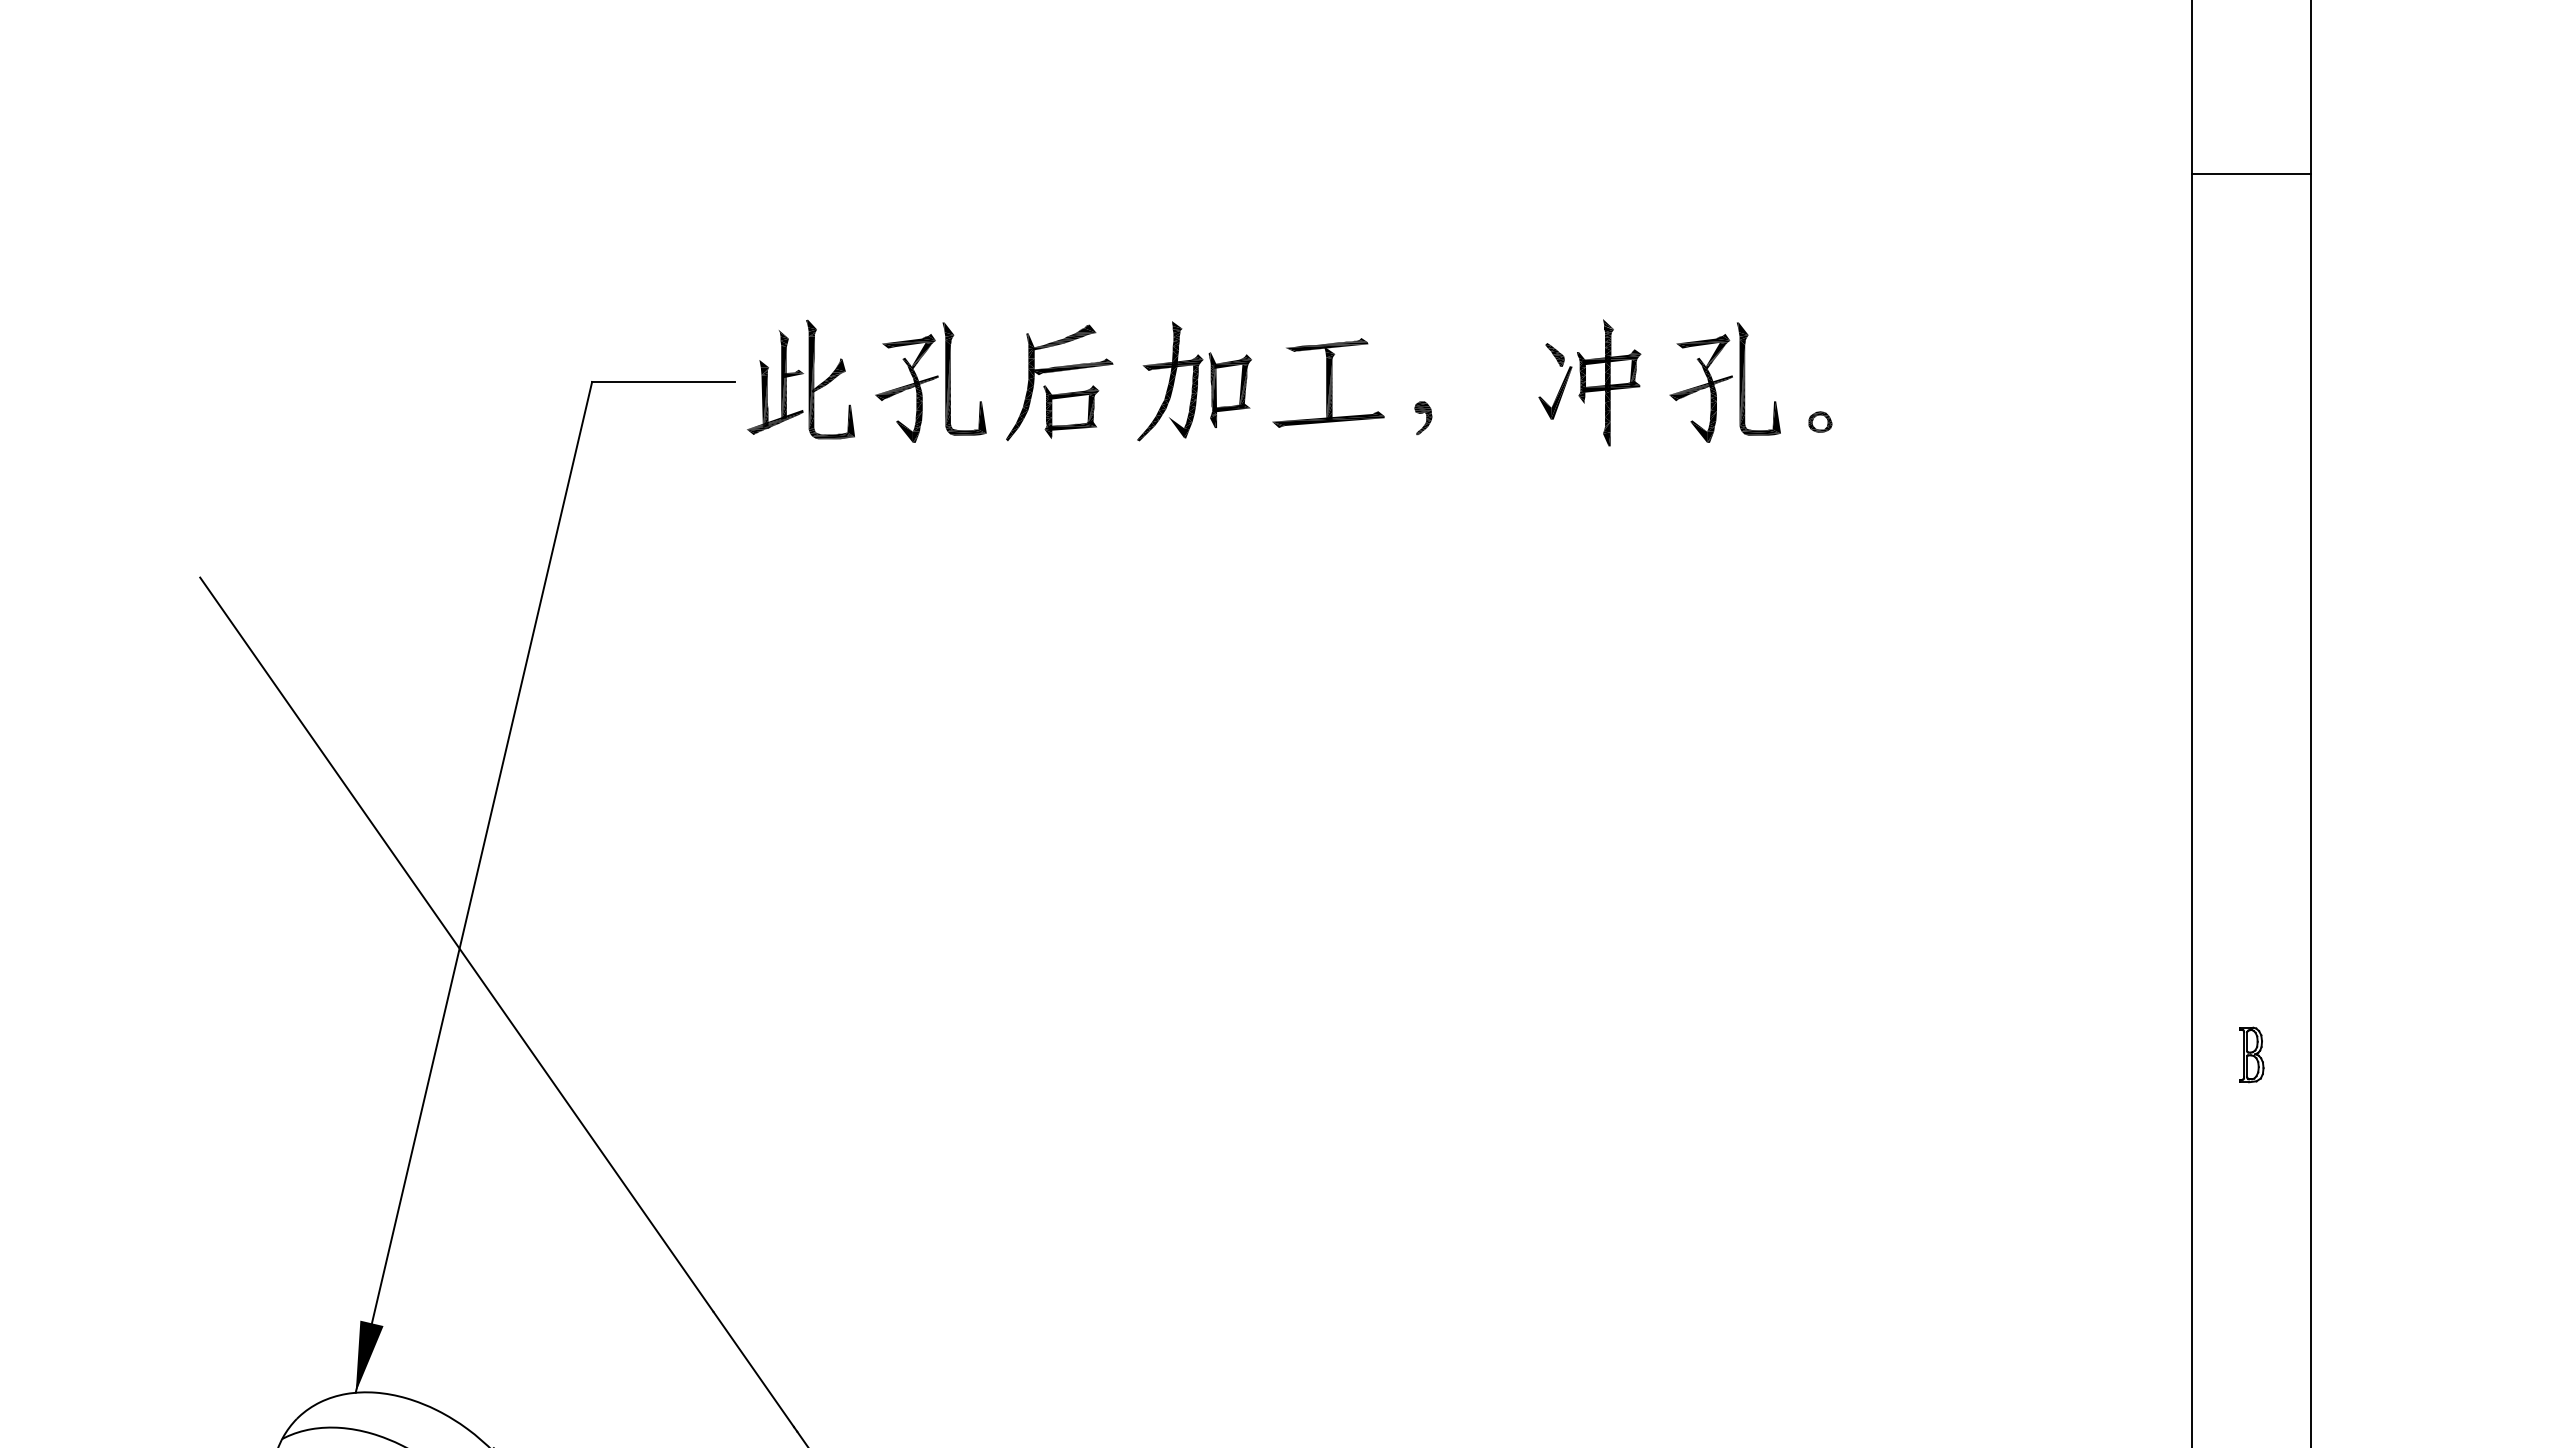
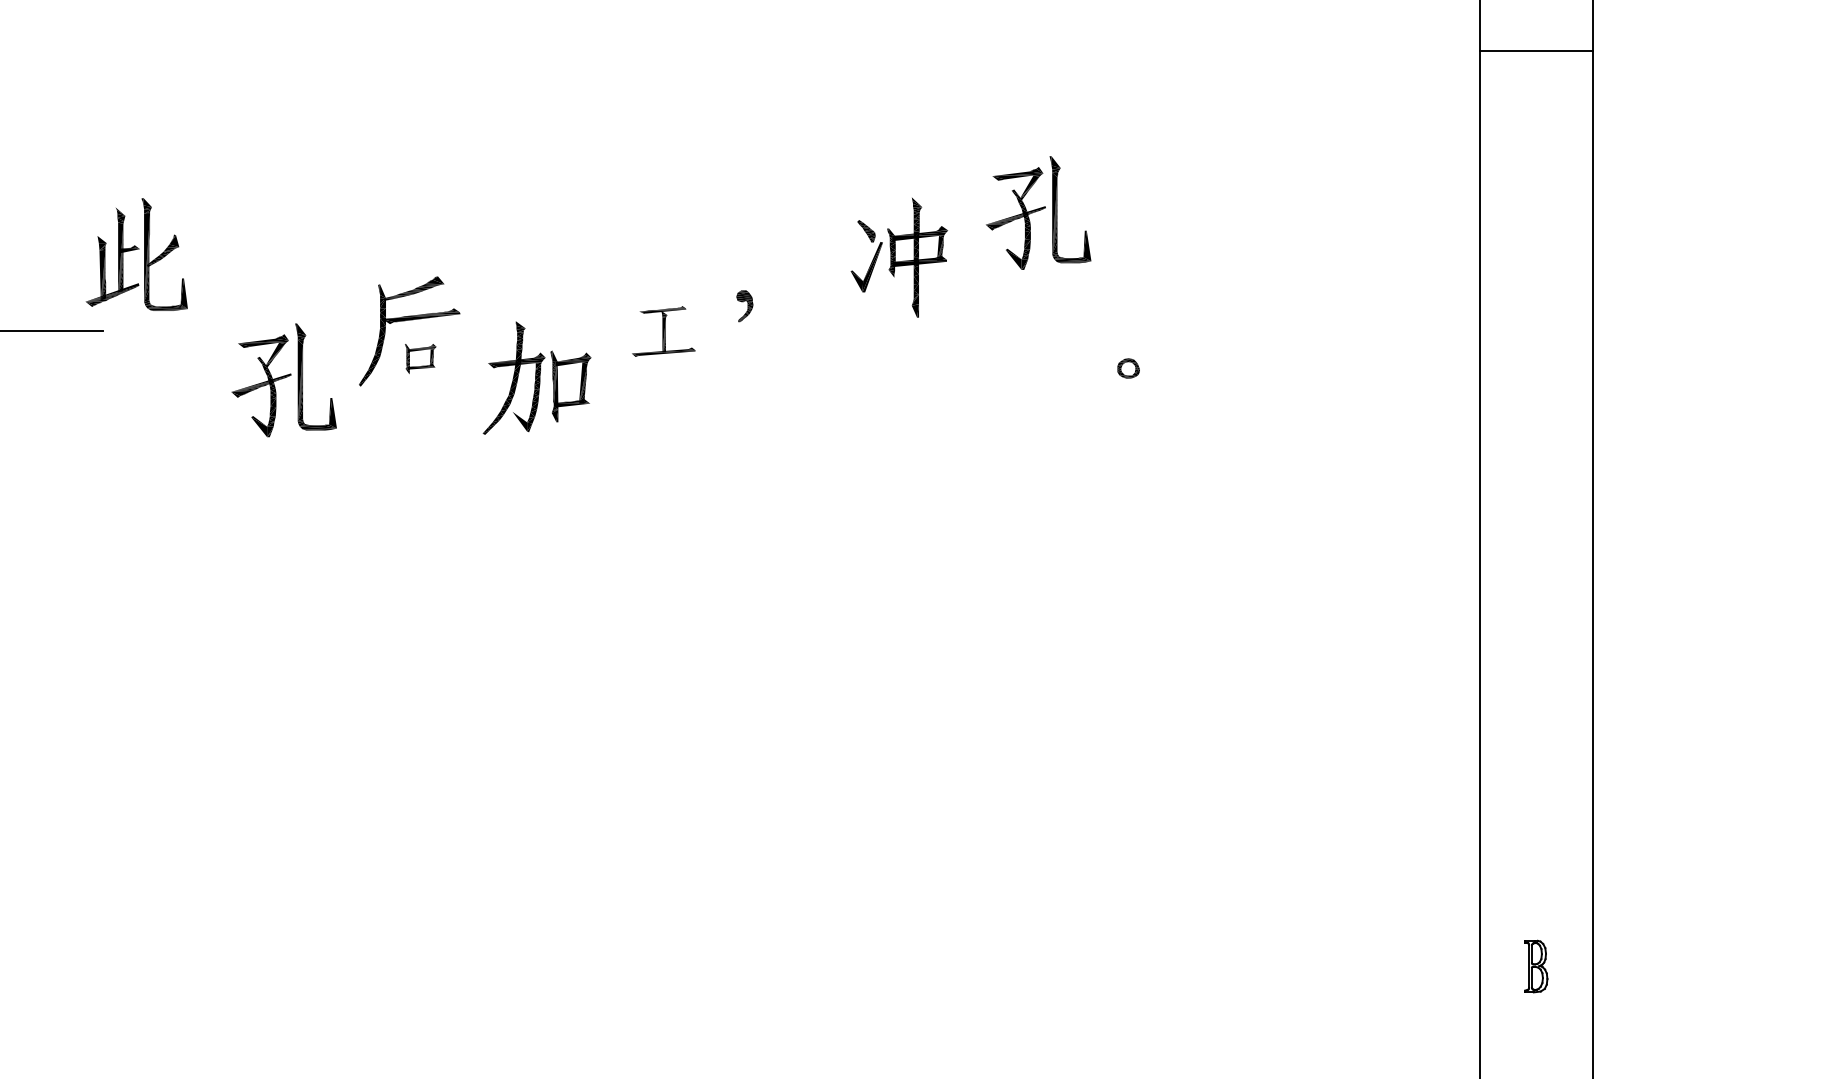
line: (2251, 173) -> (1536, 51), moved
part: (800, 379) -> (136, 254), moved
part: (1194, 381) -> (537, 378), moved
part: (930, 382) -> (283, 380), moved
part: (1328, 382) -> (663, 331), size x0.6
part: (1589, 382) -> (899, 257), moved
part: (1724, 382) -> (1037, 212), moved
part: (1071, 411) -> (420, 358), size x0.6
part: (1423, 418) -> (744, 306), moved

